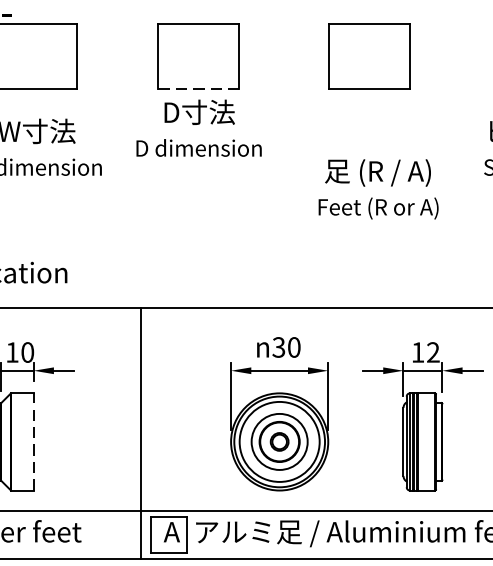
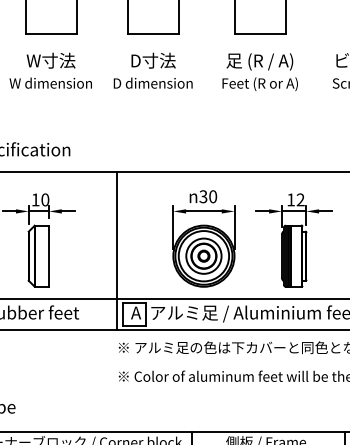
line: (197, 89) -> (152, 34), dashed -> solid
text: (197, 127) -> (152, 70), moved
text: (377, 189) -> (259, 72), moved
line: (34, 442) -> (49, 256), dashed -> solid

